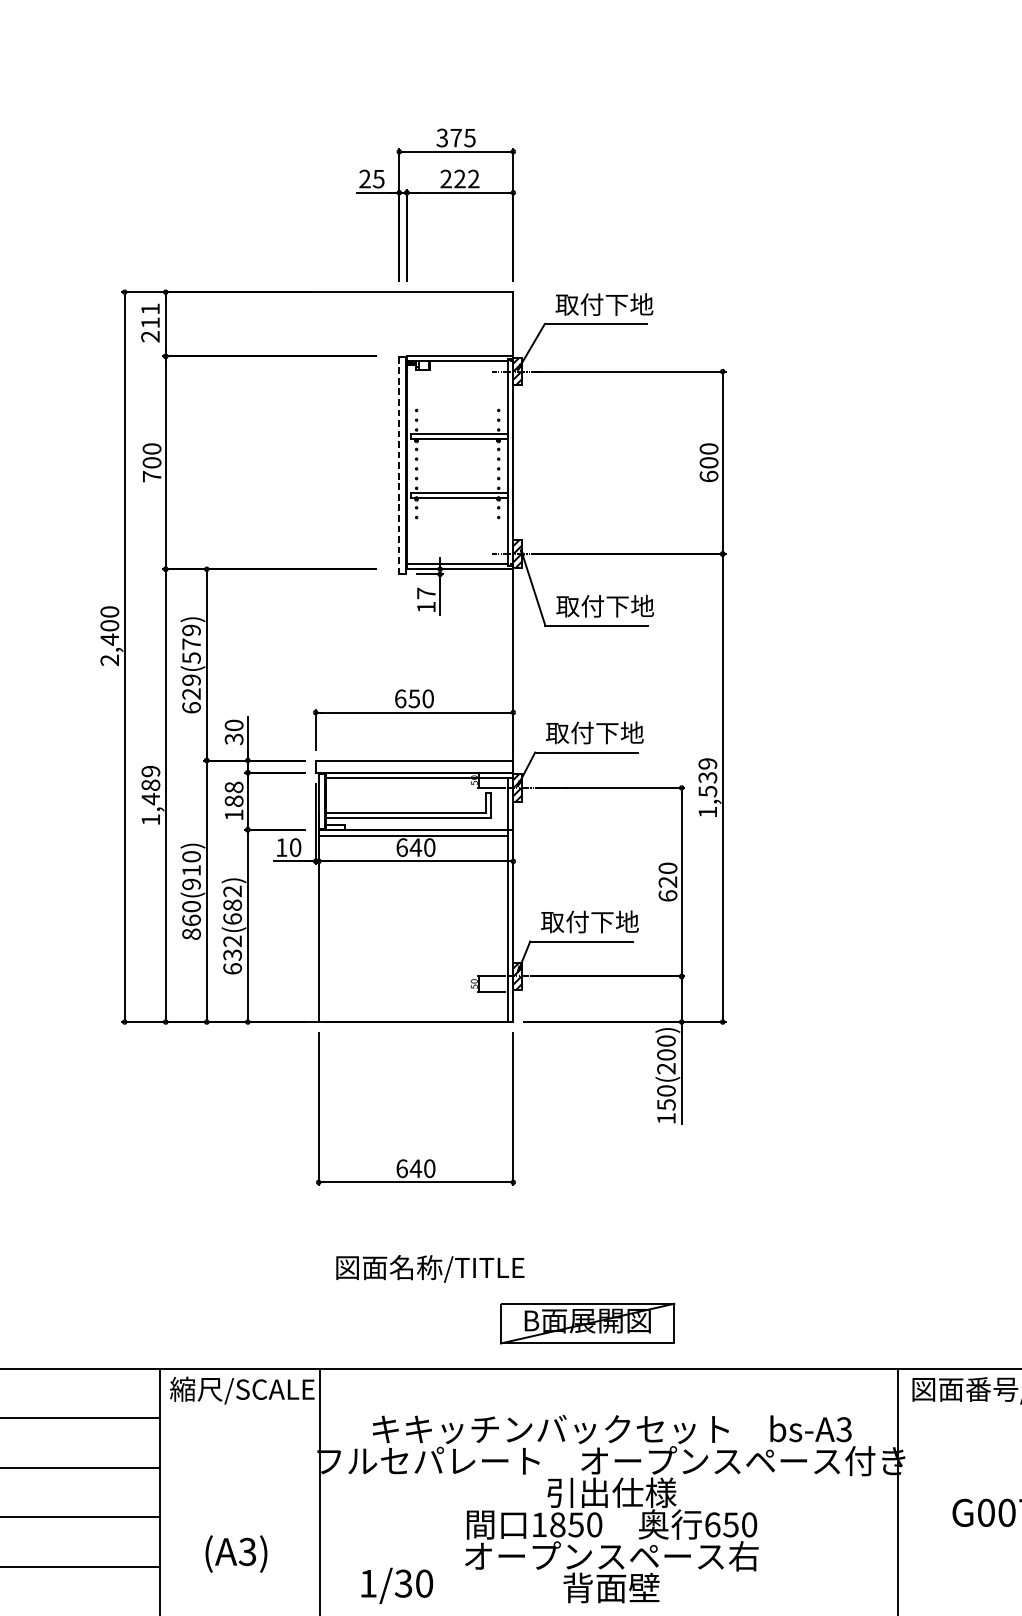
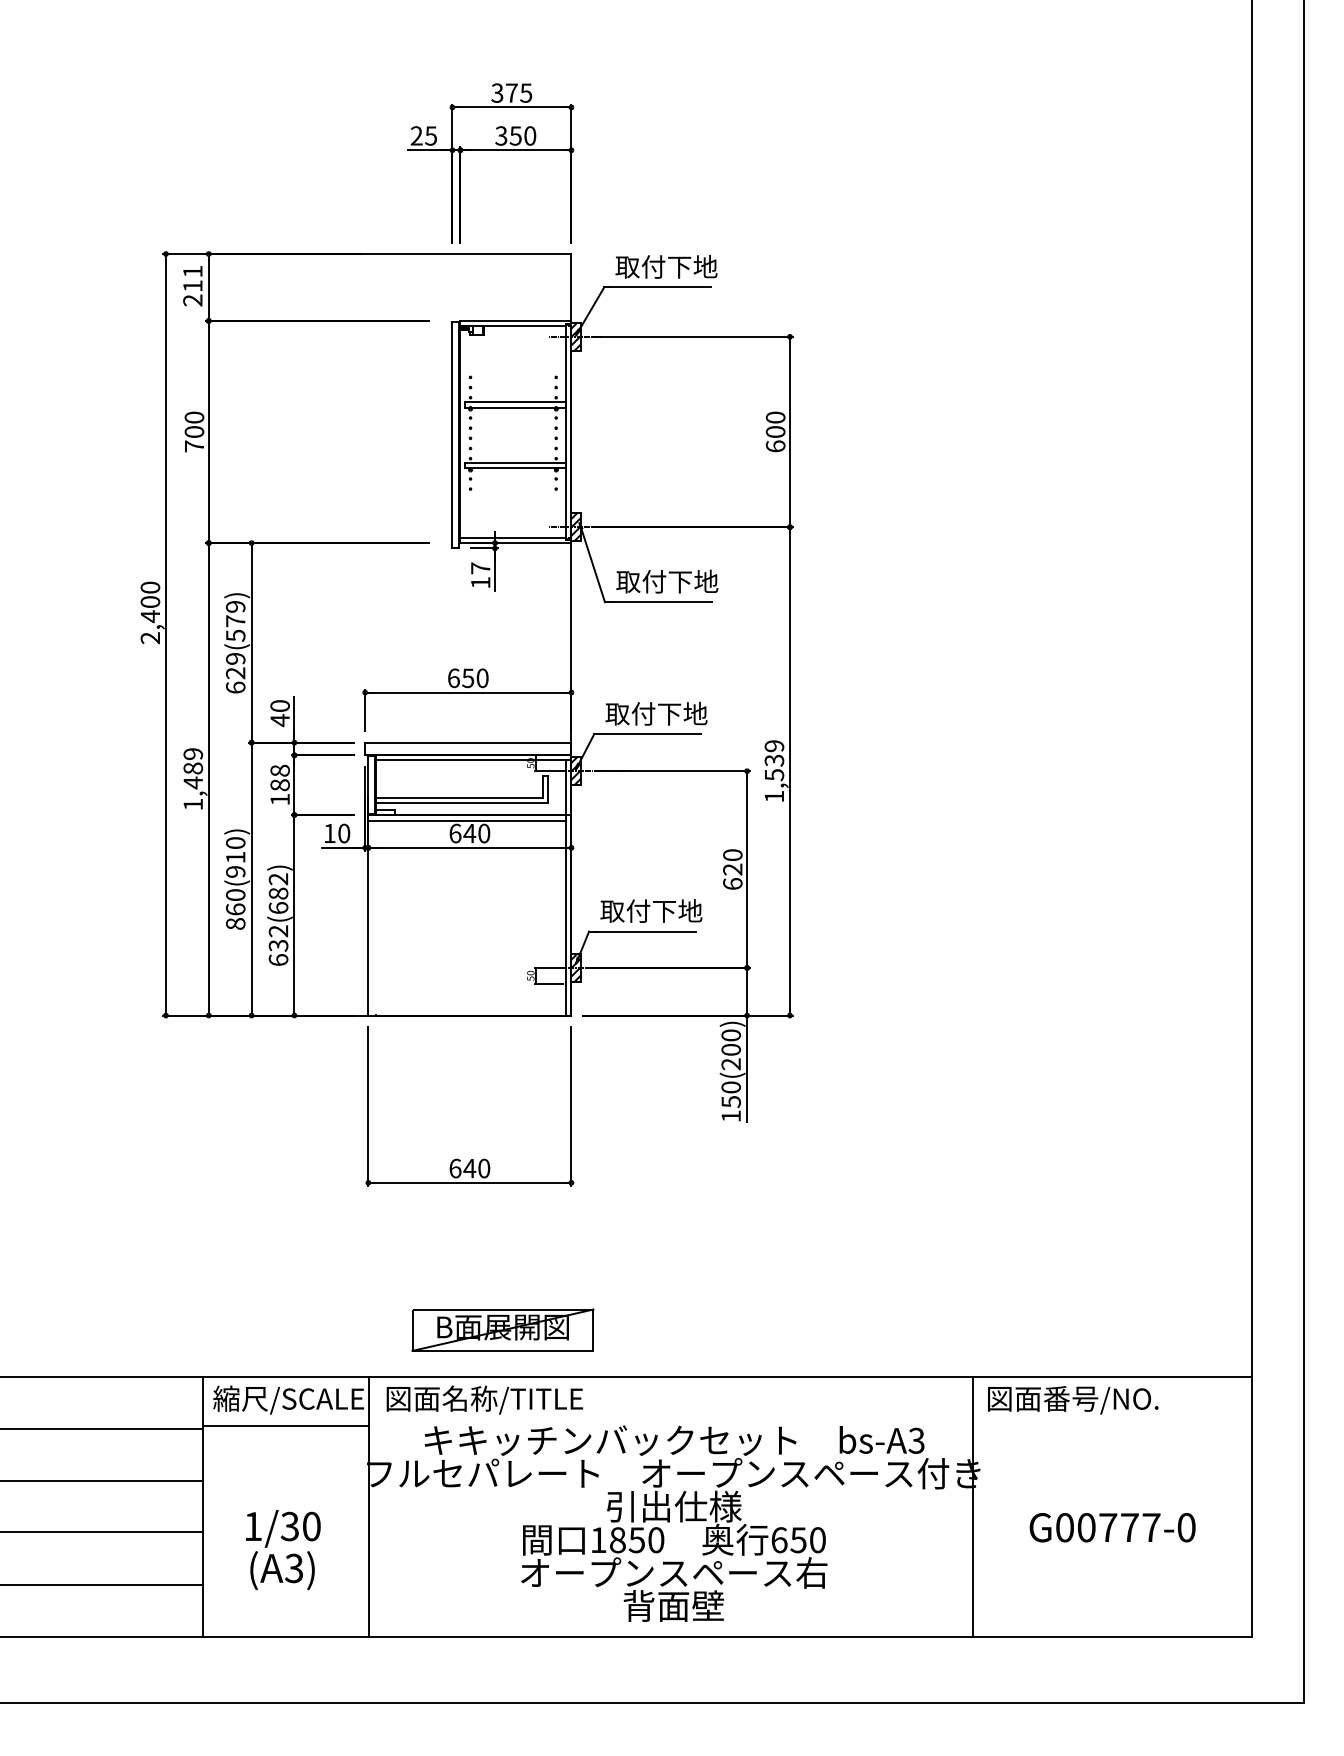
text: (459, 178) -> (515, 135), 222 -> 350
line: (399, 465) -> (452, 434), dashed -> solid
text: (233, 739) -> (279, 720), 30 -> 40
text: (429, 1268) -> (484, 1399), moved
part: (587, 1322) -> (502, 1329), moved
line: (240, 1415) -> (286, 1426), added
text: (397, 1585) -> (283, 1528), moved

